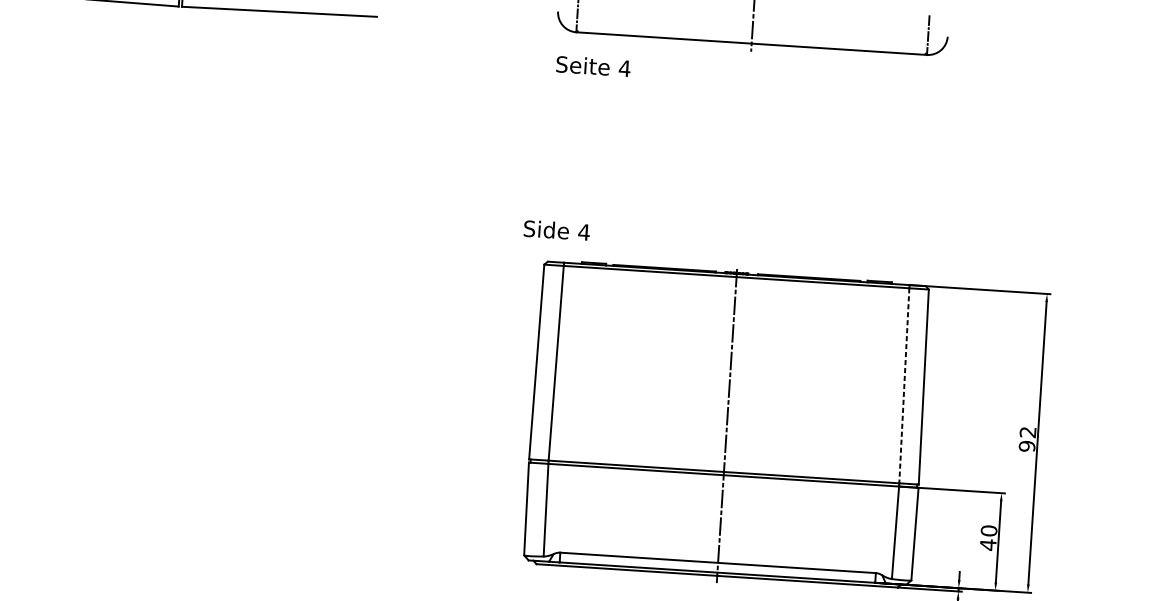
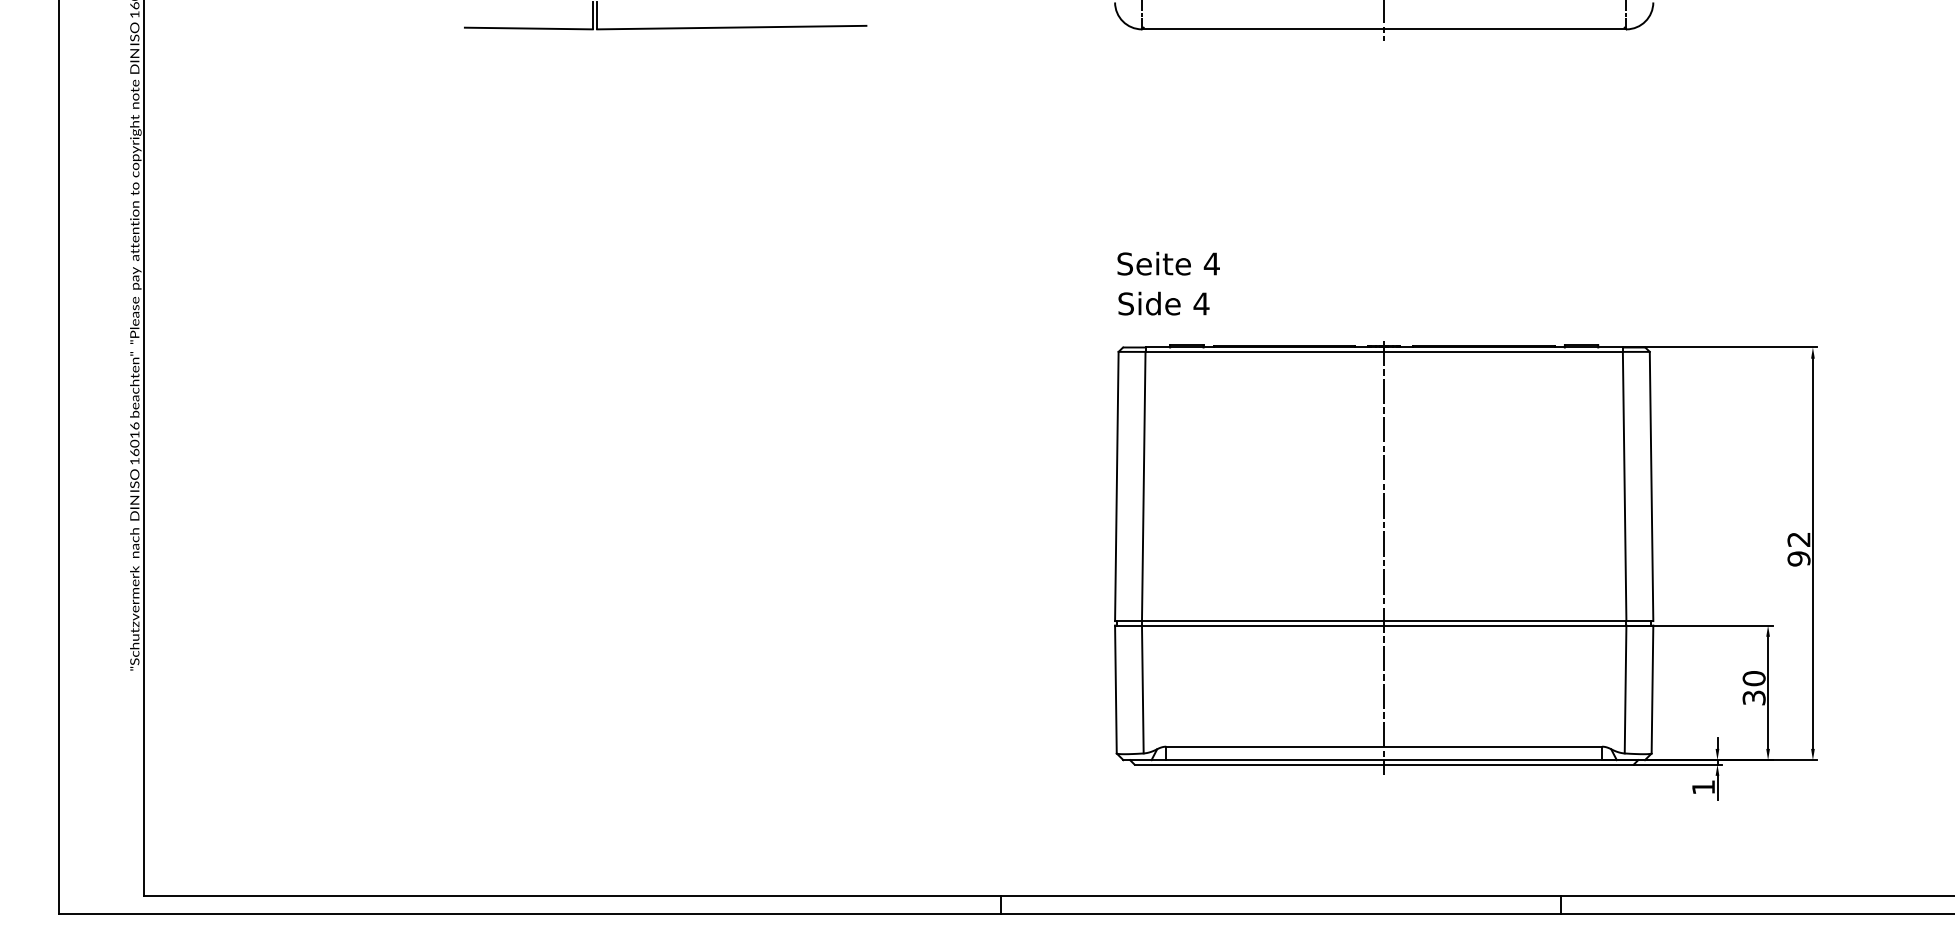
text: (593, 66) -> (1168, 263), moved
text: (556, 230) -> (1163, 303), moved
line: (904, 385) -> (1624, 486), dashed -> solid
text: (987, 545) -> (1753, 698), 40 -> 30

